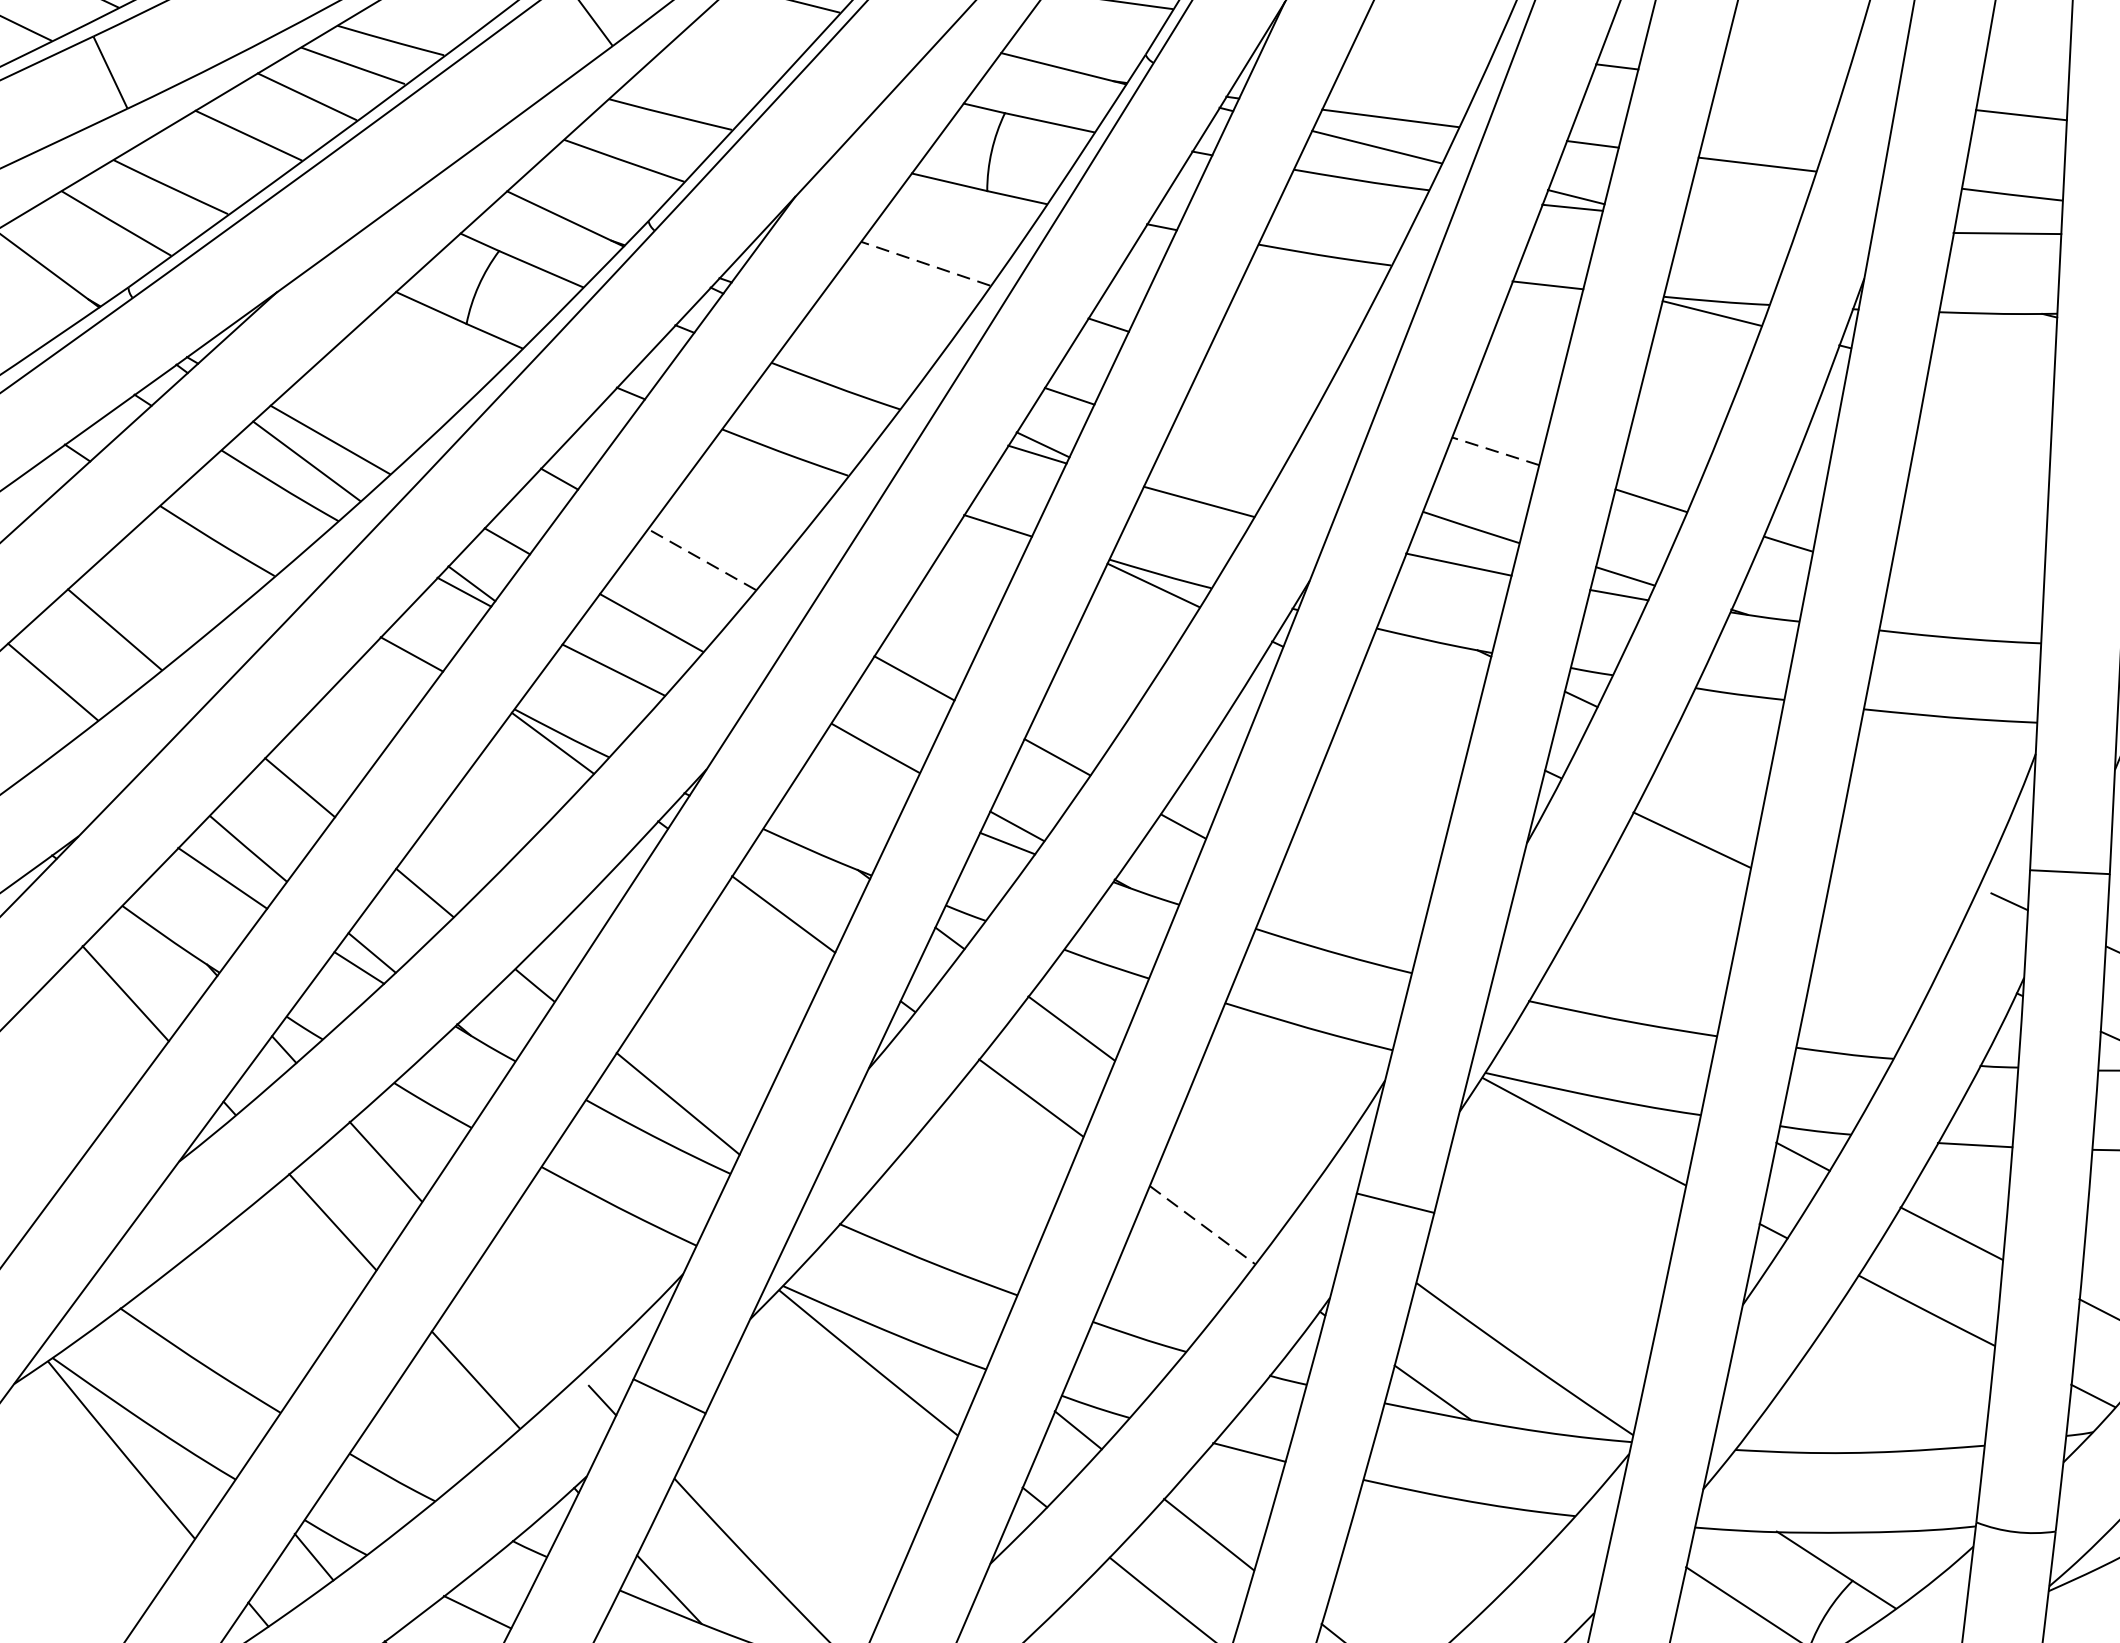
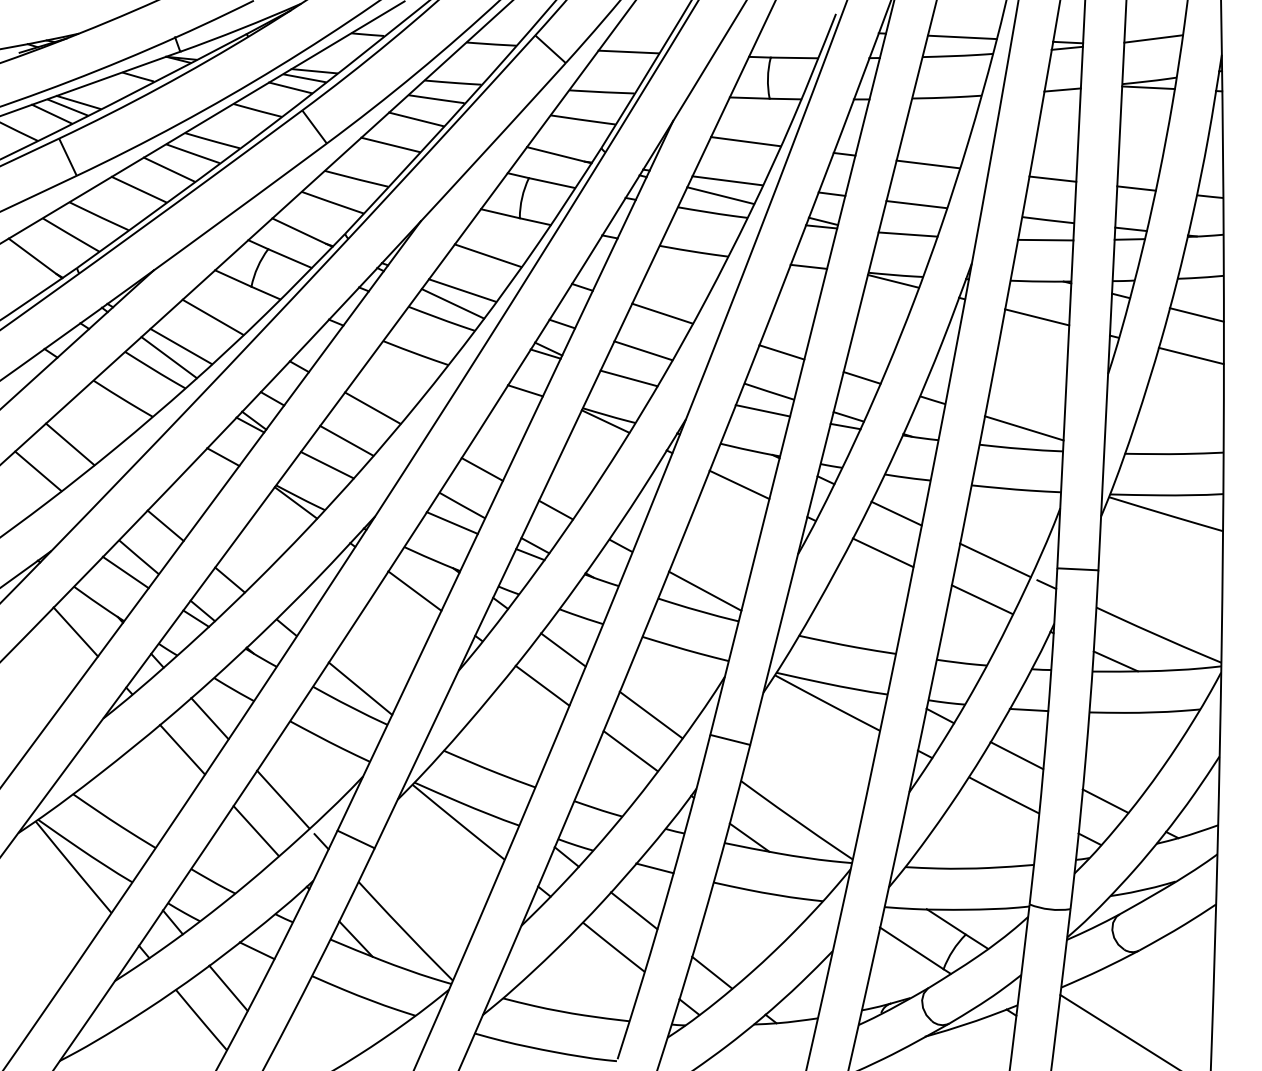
line: (1425, 42) -> (745, 141), added
line: (736, 47) -> (390, 144), added
line: (1778, 86) -> (927, 164), added
line: (1739, 222) -> (907, 234), added
line: (924, 263) -> (487, 255), dashed -> solid
line: (875, 331) -> (462, 290), added
line: (856, 356) -> (452, 303), added
line: (1264, 375) -> (662, 313), added
line: (390, 381) -> (212, 316), added
line: (1991, 383) -> (1037, 317), added
line: (1227, 447) -> (643, 350), added
line: (1494, 451) -> (781, 352), dashed -> solid
line: (701, 560) -> (372, 408), dashed -> solid
line: (1964, 598) -> (1023, 428), added
line: (1413, 707) -> (739, 484), added
line: (1718, 763) -> (896, 513), added
line: (854, 781) -> (451, 522), added
line: (1910, 855) -> (995, 560), added
line: (1347, 913) -> (705, 590), added
line: (1882, 930) -> (981, 599), added
line: (1240, 1153) -> (650, 714), added
line: (1201, 1225) -> (630, 751), dashed -> solid
line: (528, 1318) -> (283, 799), added

